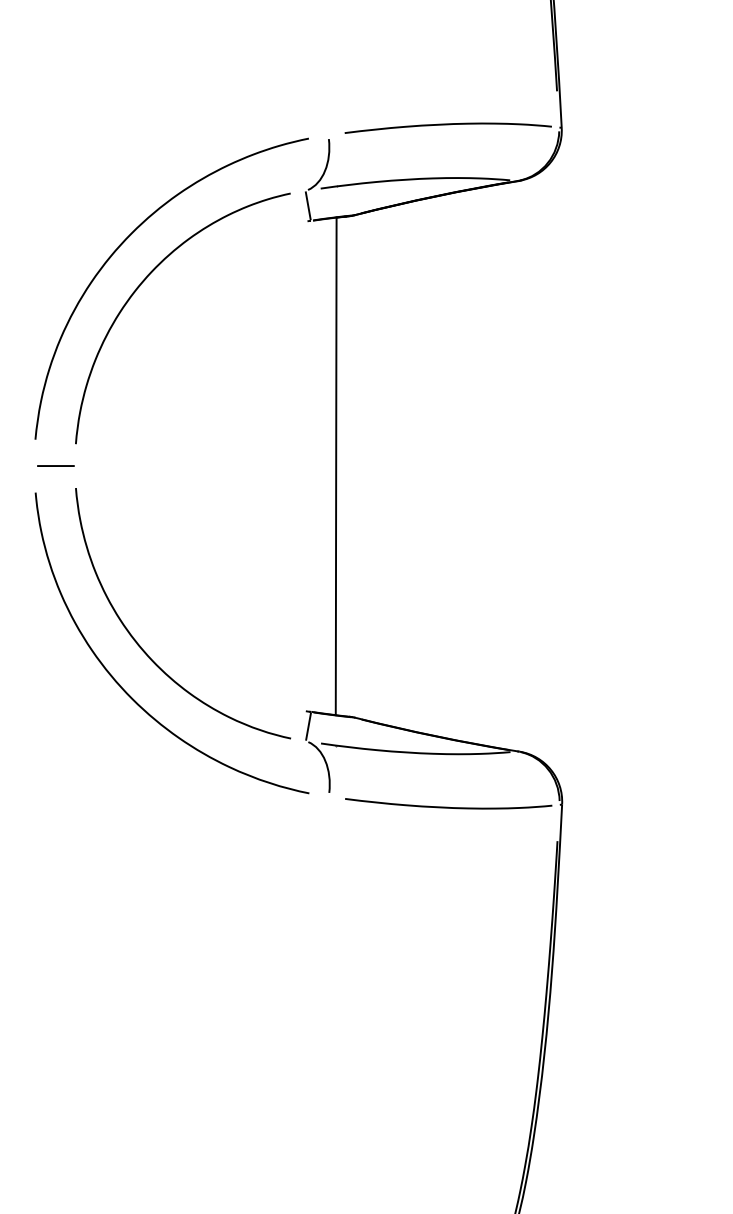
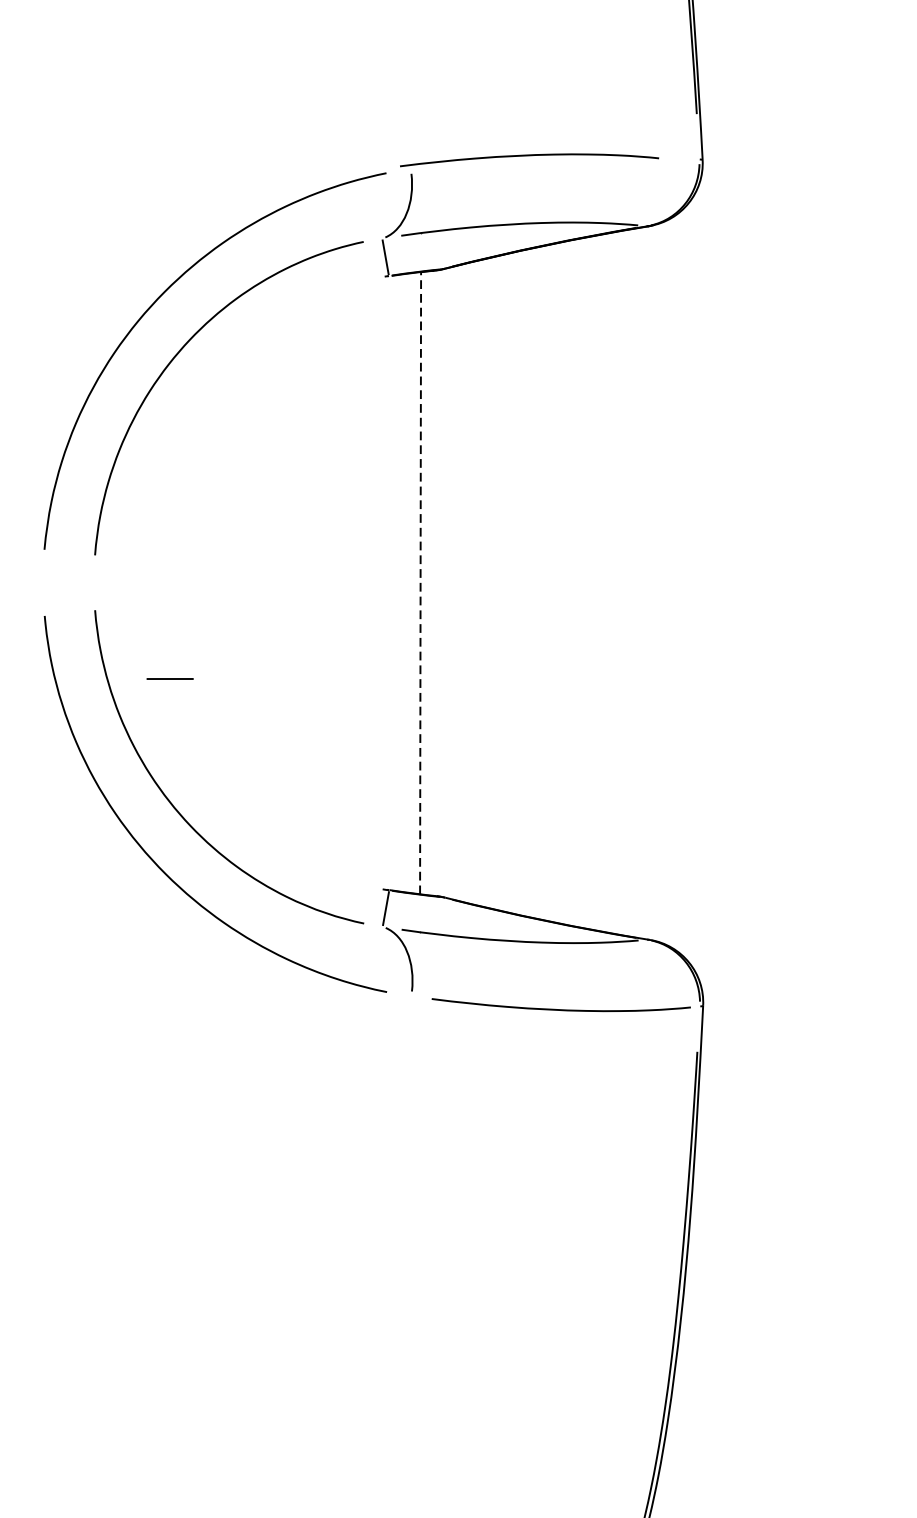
curve: (447, 125) -> (528, 156), moved
line: (55, 465) -> (169, 678), moved
line: (336, 466) -> (420, 583), solid -> dashed

